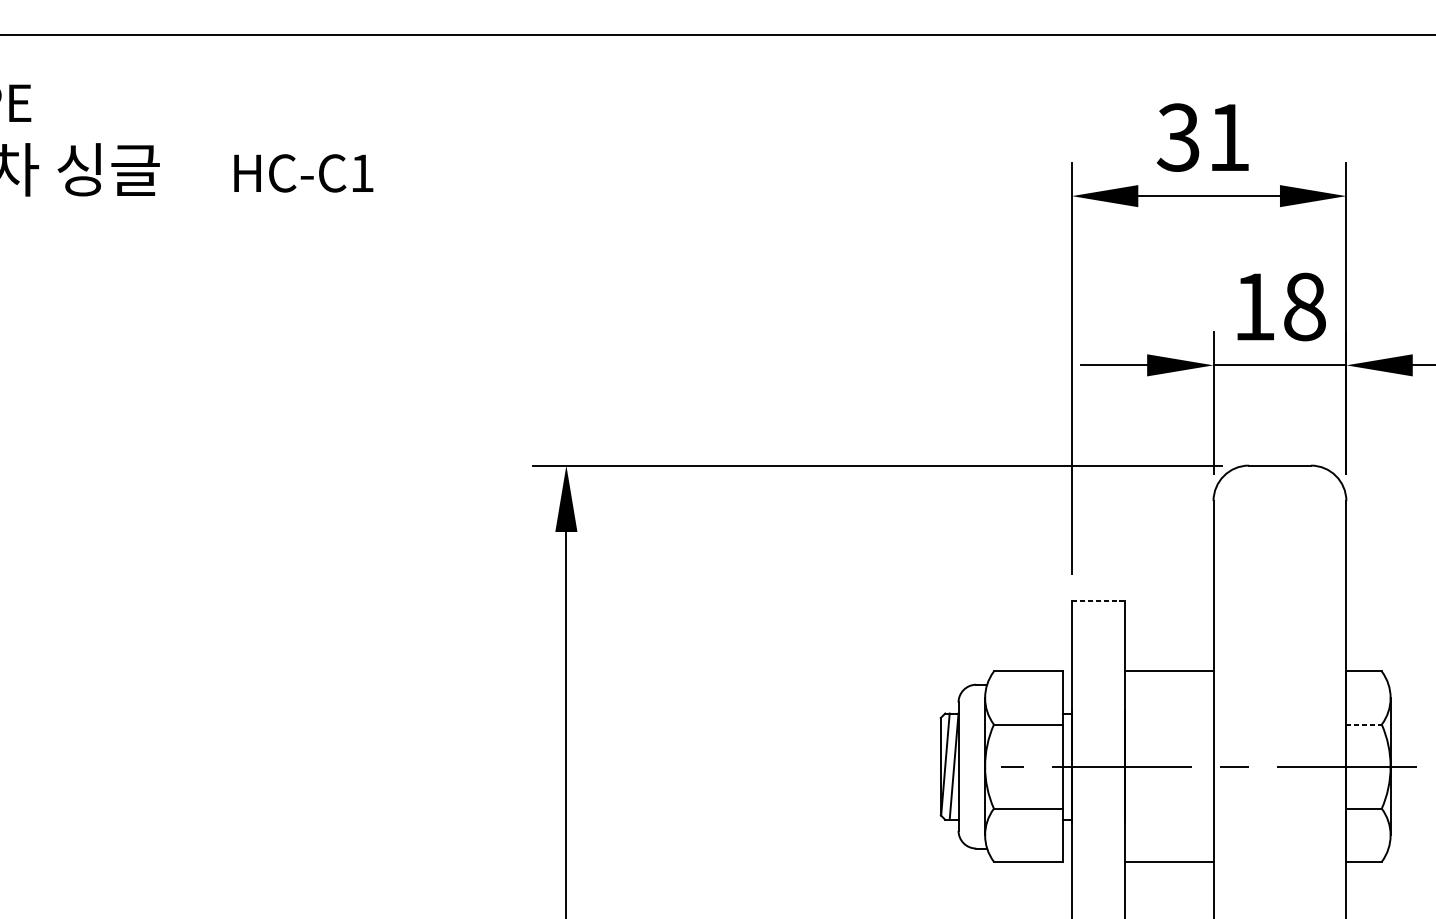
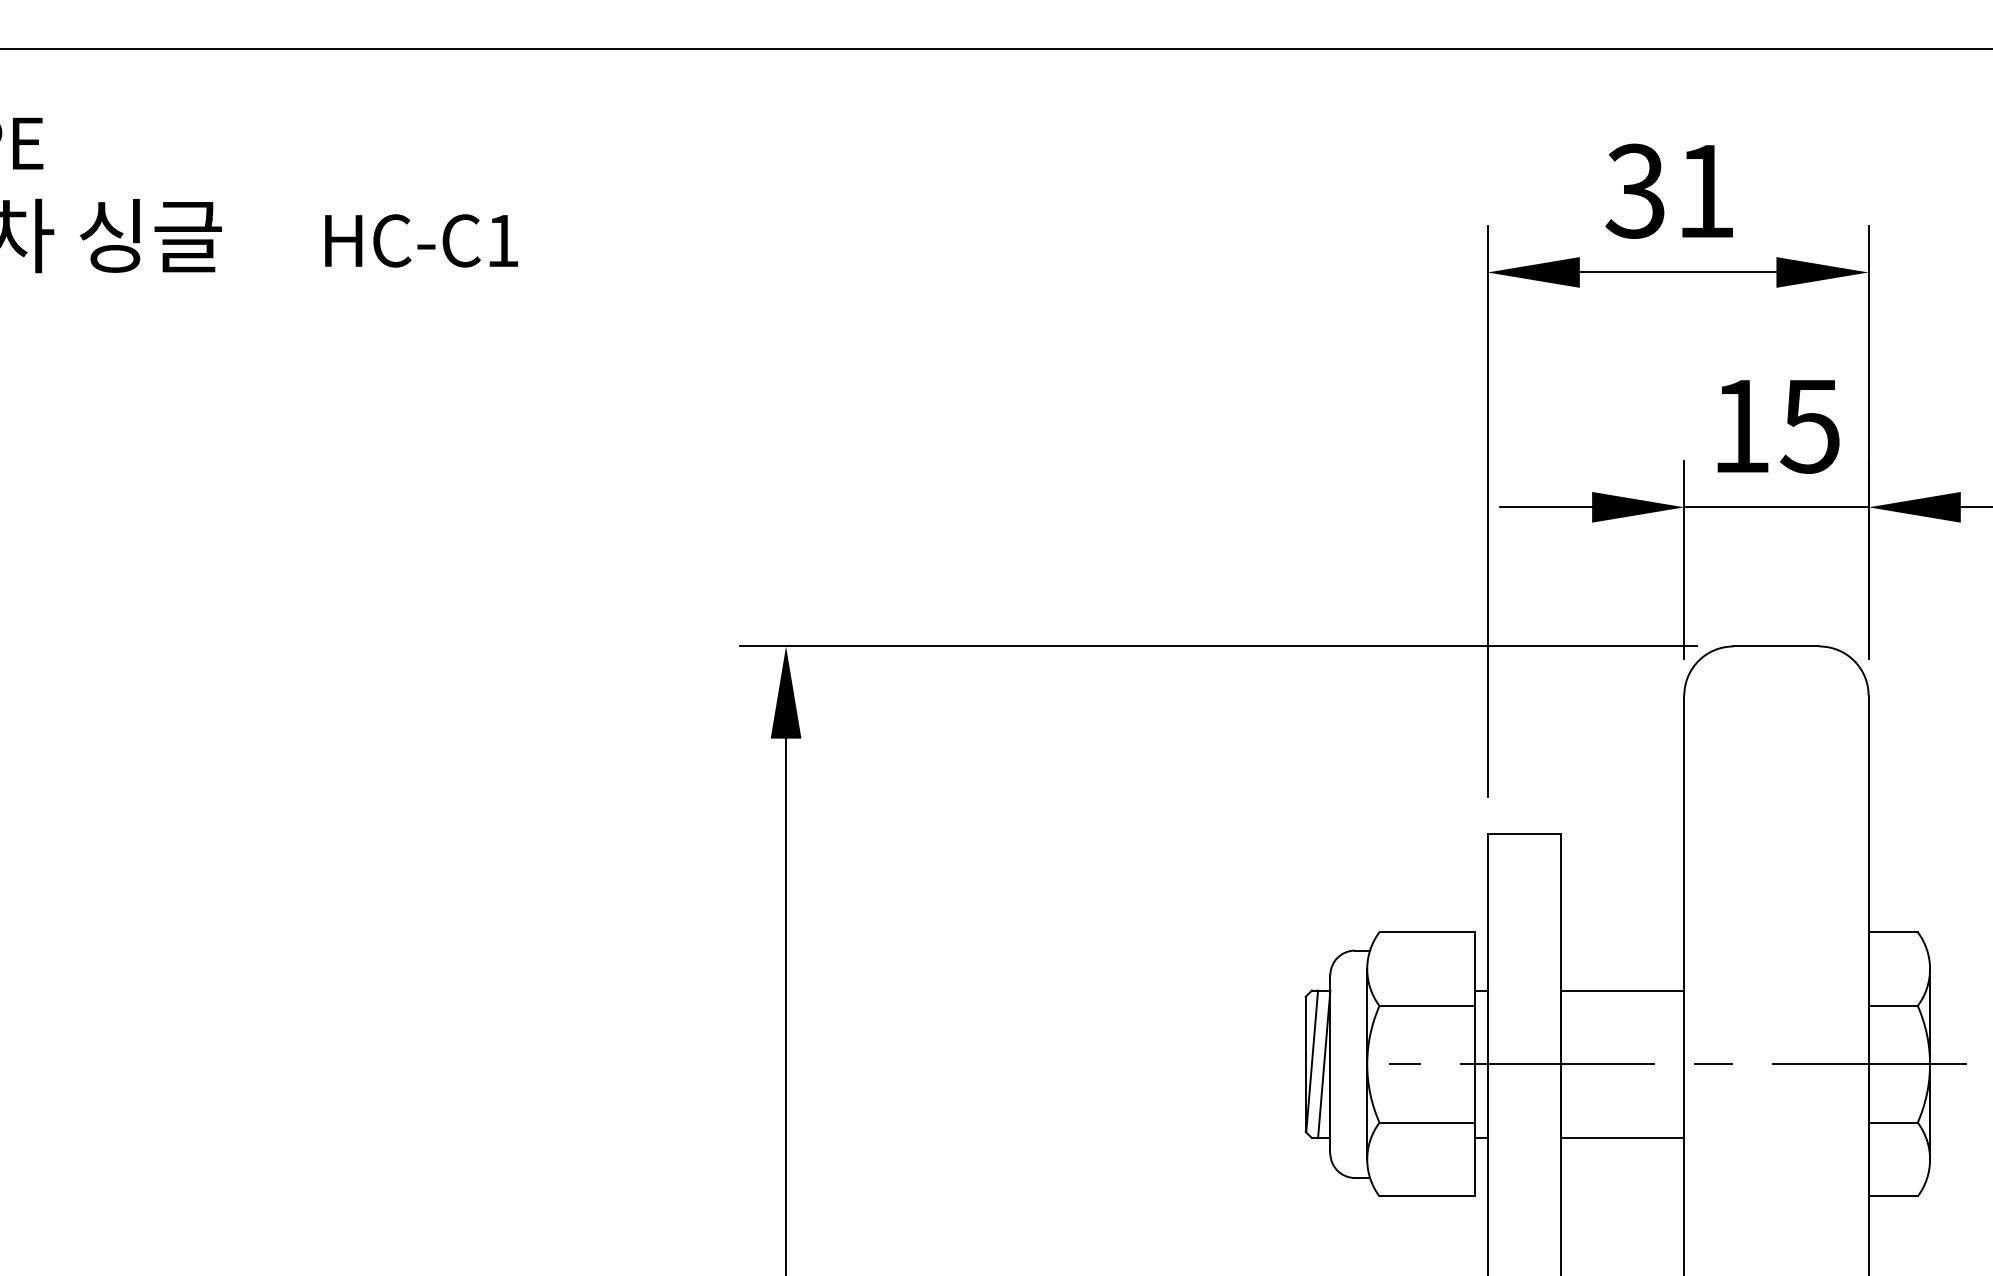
text: (1304, 306) -> (1810, 425), 18 -> 15
line: (1098, 600) -> (1524, 833), dashed -> solid
line: (1169, 670) -> (1622, 990), moved
line: (1364, 724) -> (1893, 1005), dashed -> solid
line: (1169, 861) -> (1622, 1138), moved

